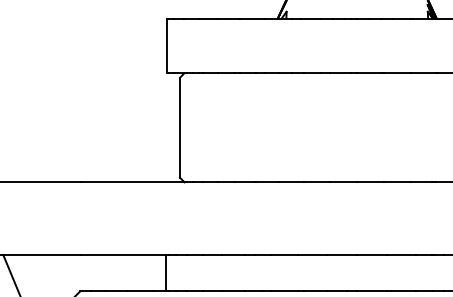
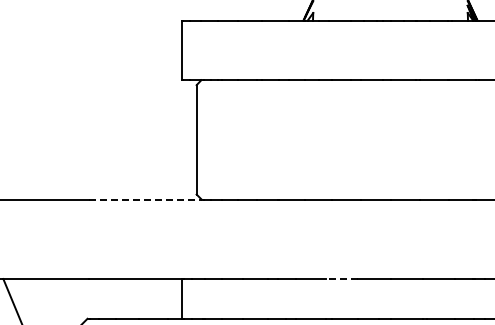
line: (133, 182) -> (145, 199), solid -> dashed
line: (312, 255) -> (341, 279), solid -> dashed

